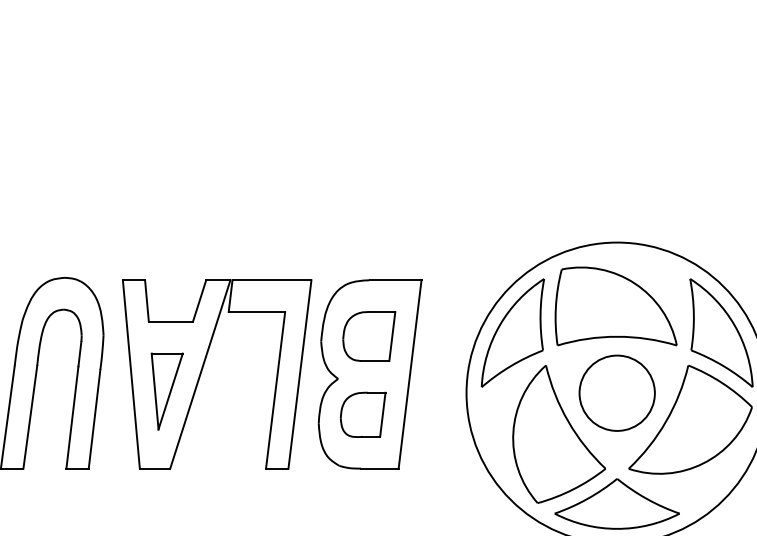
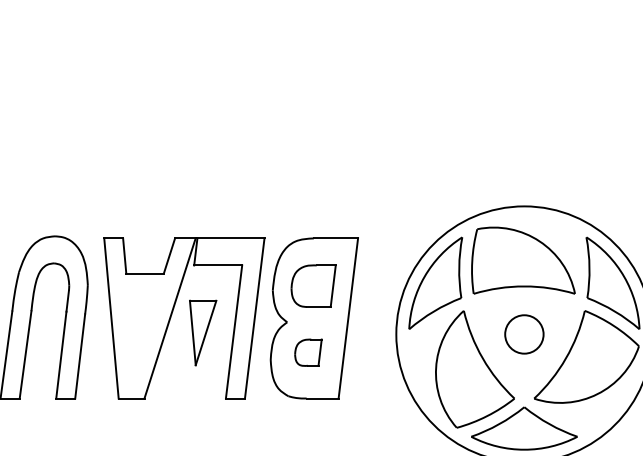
part: (166, 391) -> (202, 332), moved
circle: (616, 392) -> (523, 333), size x0.6
part: (362, 414) -> (307, 352), size x0.7

